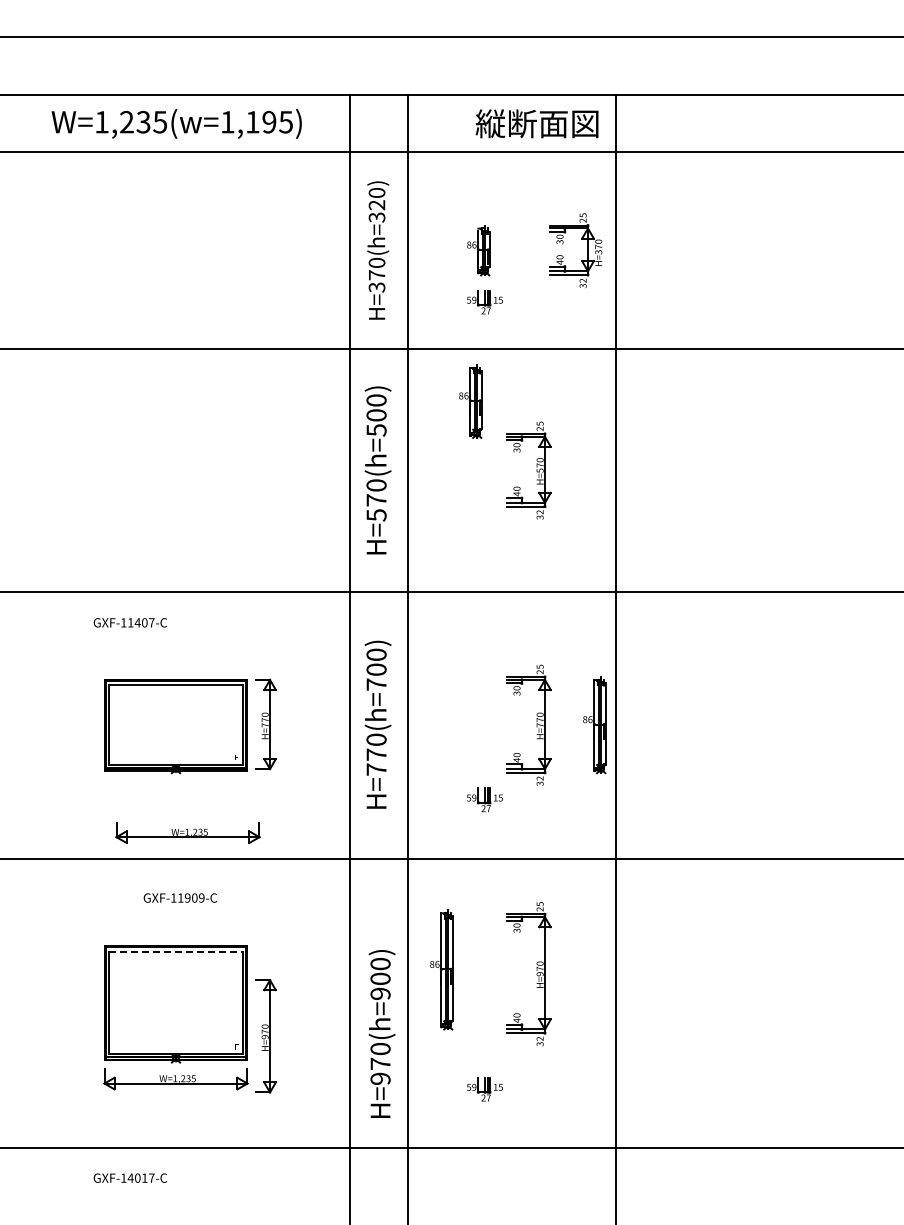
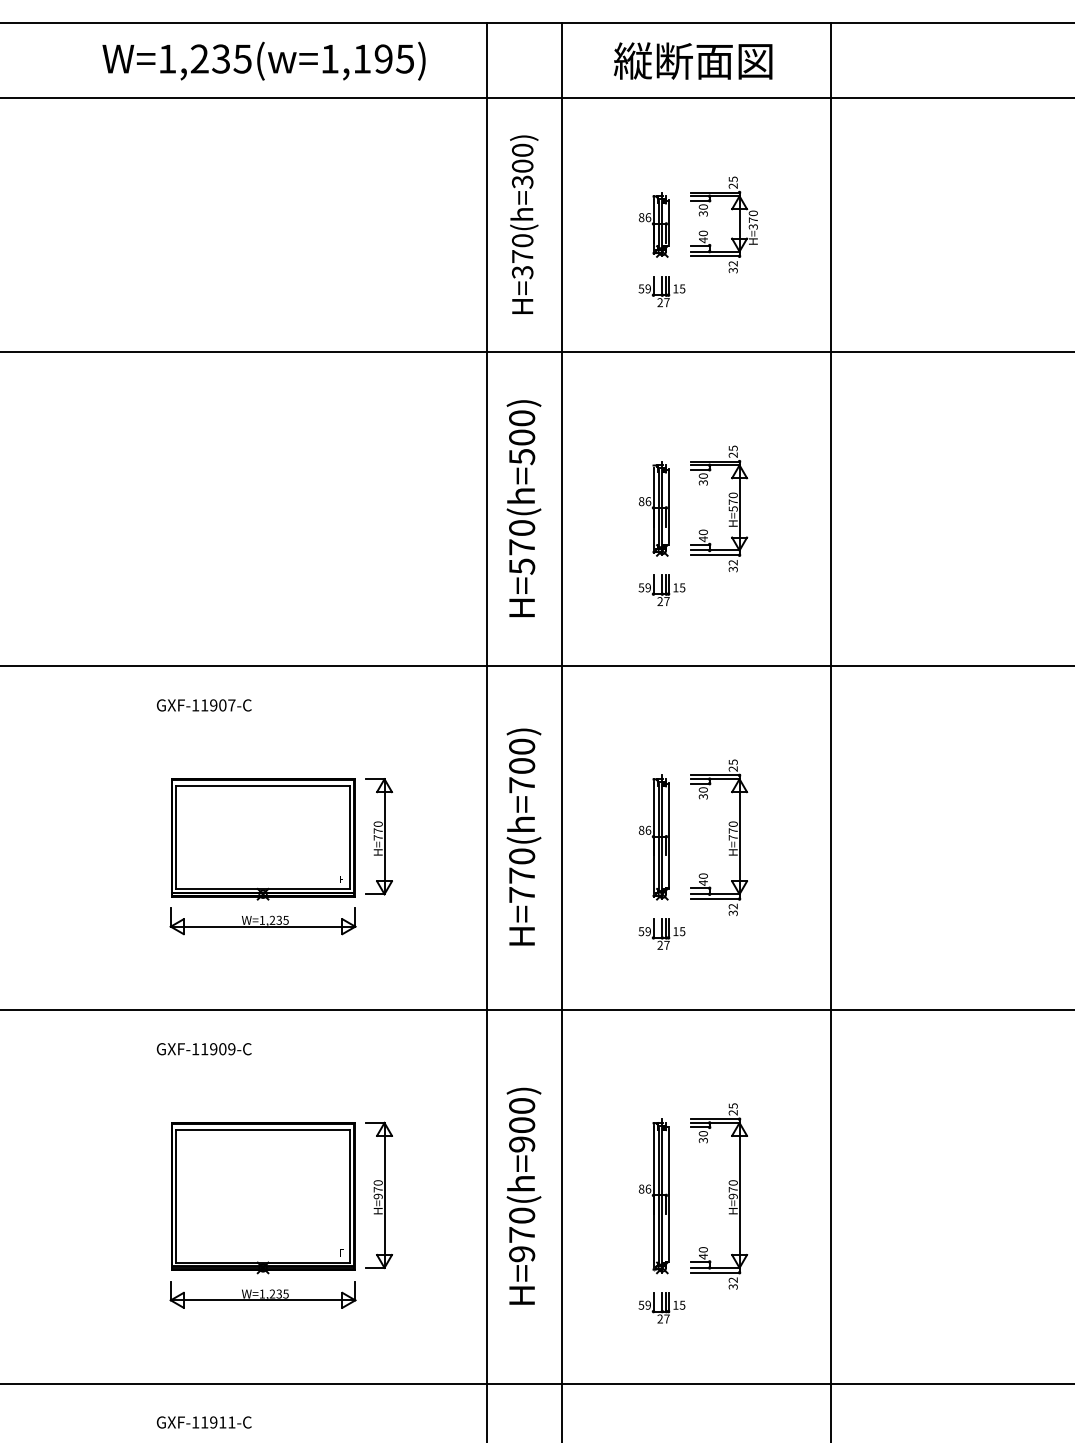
text: (536, 123) -> (692, 60), moved
text: (376, 205) -> (521, 166), H=370(h=320) -> H=370(h=300)
part: (581, 260) -> (731, 237), moved
part: (470, 401) -> (653, 508), moved
part: (484, 533) -> (661, 590), added
text: (137, 622) -> (213, 704), GXF-11407-C -> GXF-11907-C
part: (594, 725) -> (653, 837), moved
part: (187, 832) -> (262, 920), moved
text: (180, 897) -> (204, 1048), moved
line: (176, 951) -> (263, 1129), dashed -> solid
part: (441, 969) -> (653, 1195), moved
part: (536, 974) -> (728, 1196), moved
text: (381, 1033) -> (523, 1195), moved
part: (265, 1036) -> (378, 1195), moved
text: (140, 1177) -> (217, 1421), GXF-14017-C -> GXF-11911-C

